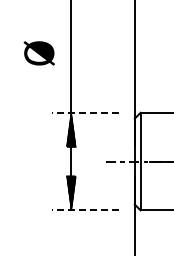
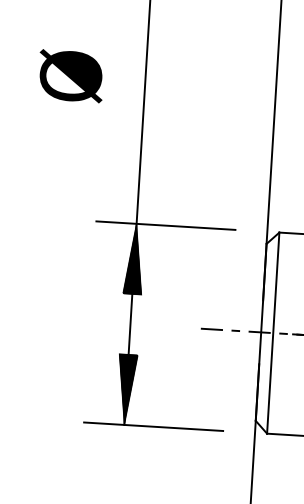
text: (38, 53) -> (69, 76), moved
line: (85, 112) -> (165, 224), dashed -> solid
line: (85, 210) -> (153, 426), dashed -> solid

